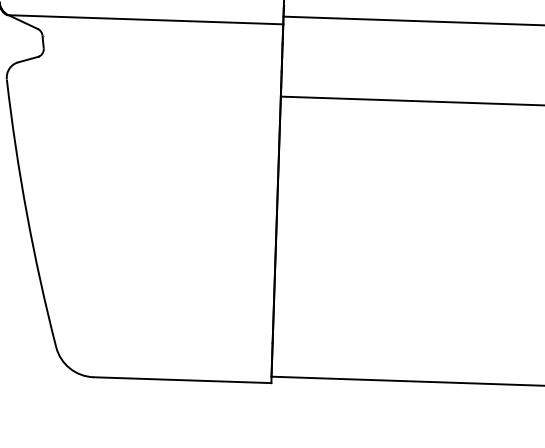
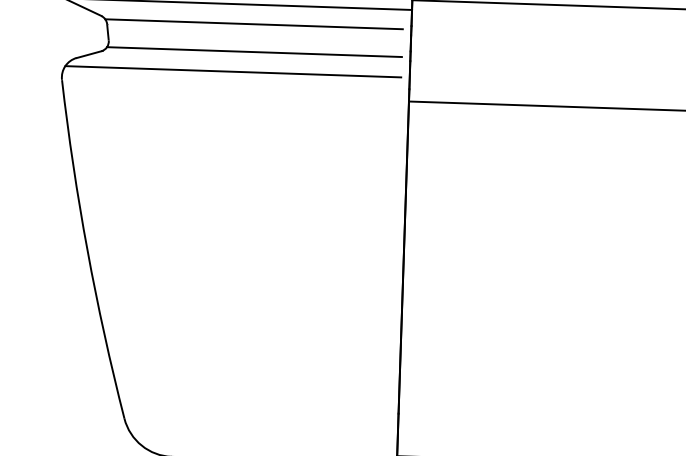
line: (158, 35) -> (254, 24), added
line: (158, 57) -> (254, 51), added
line: (141, 72) -> (232, 70), added

